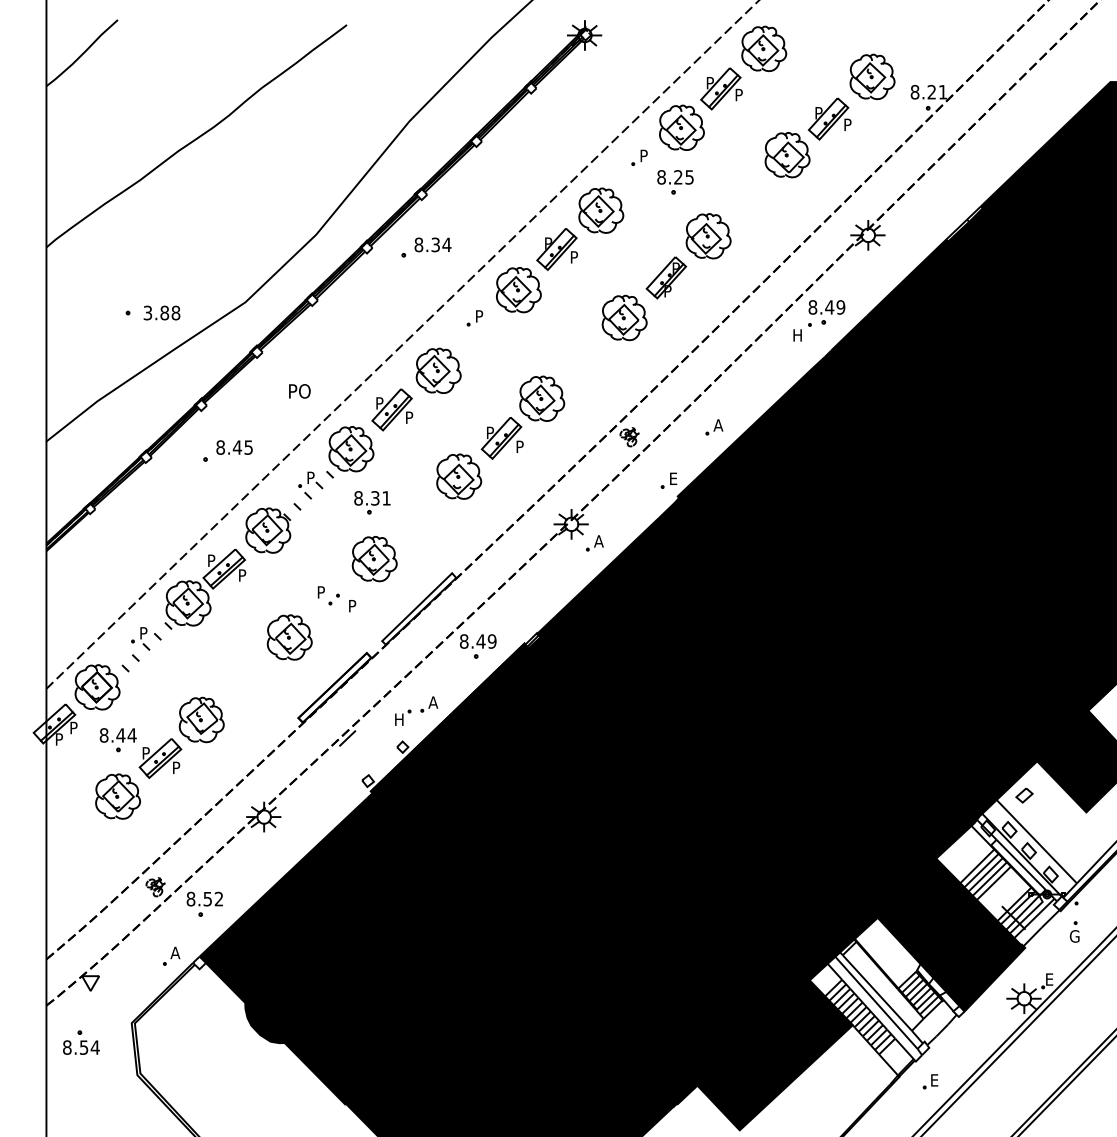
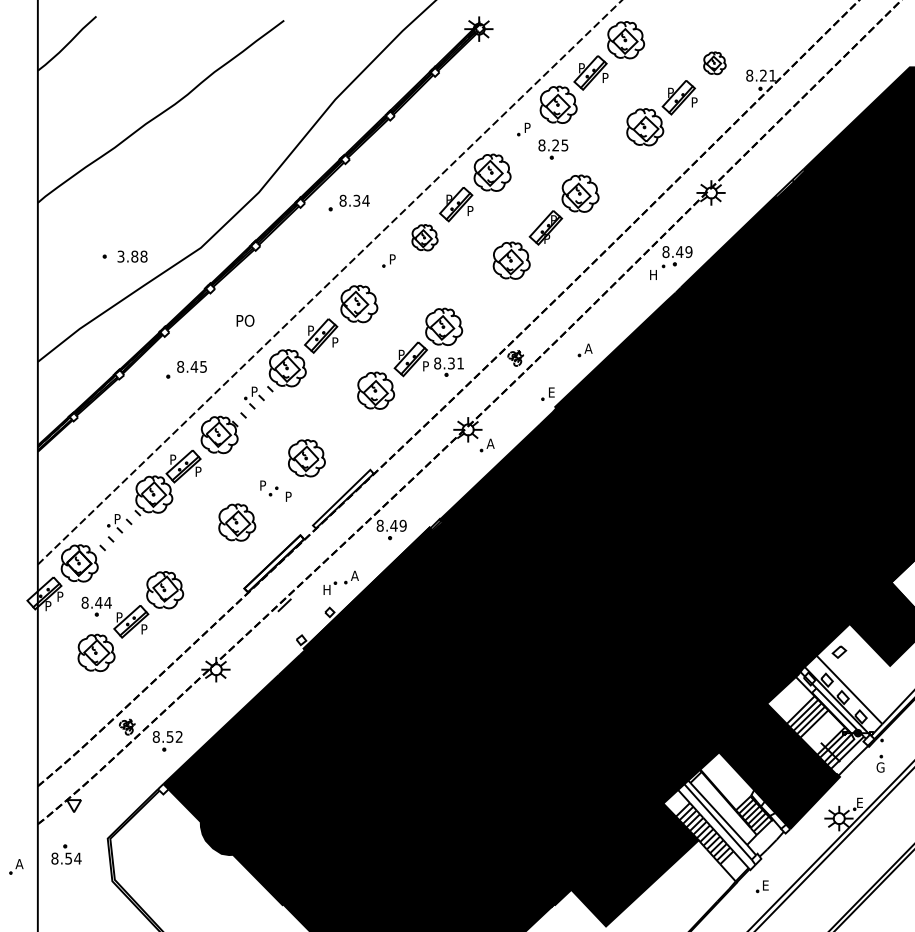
part: (872, 77) -> (714, 63), size x0.6
part: (518, 289) -> (424, 237), size x0.7
part: (371, 501) -> (448, 366), moved
part: (171, 955) -> (16, 866), moved

